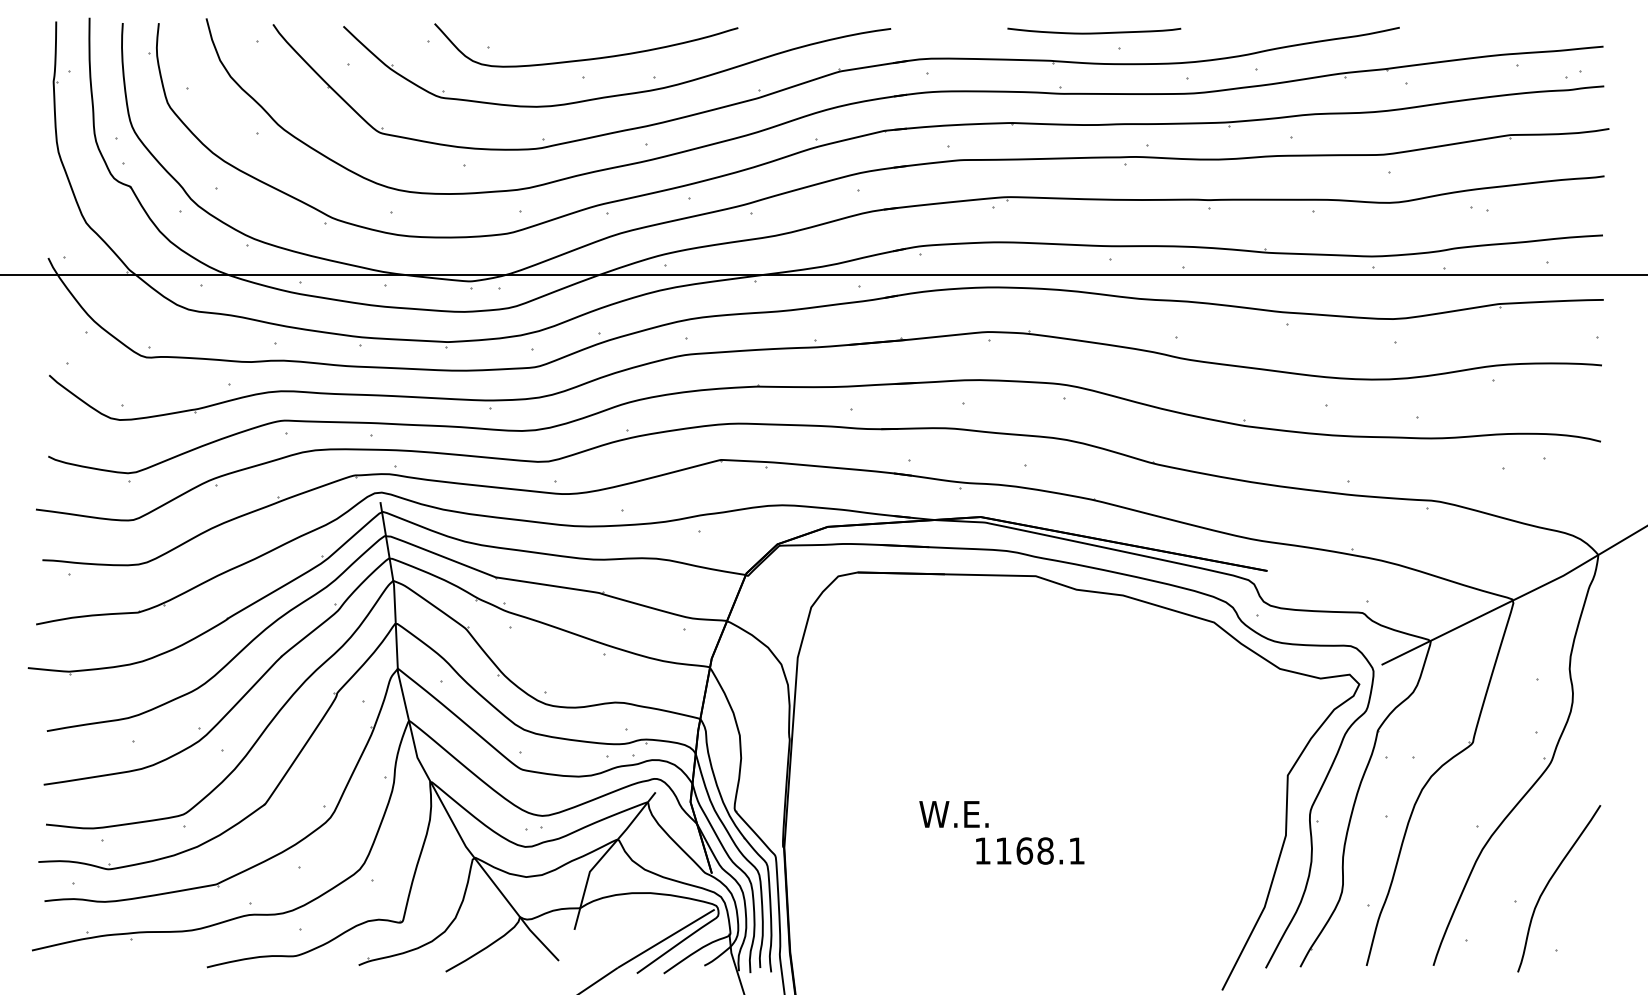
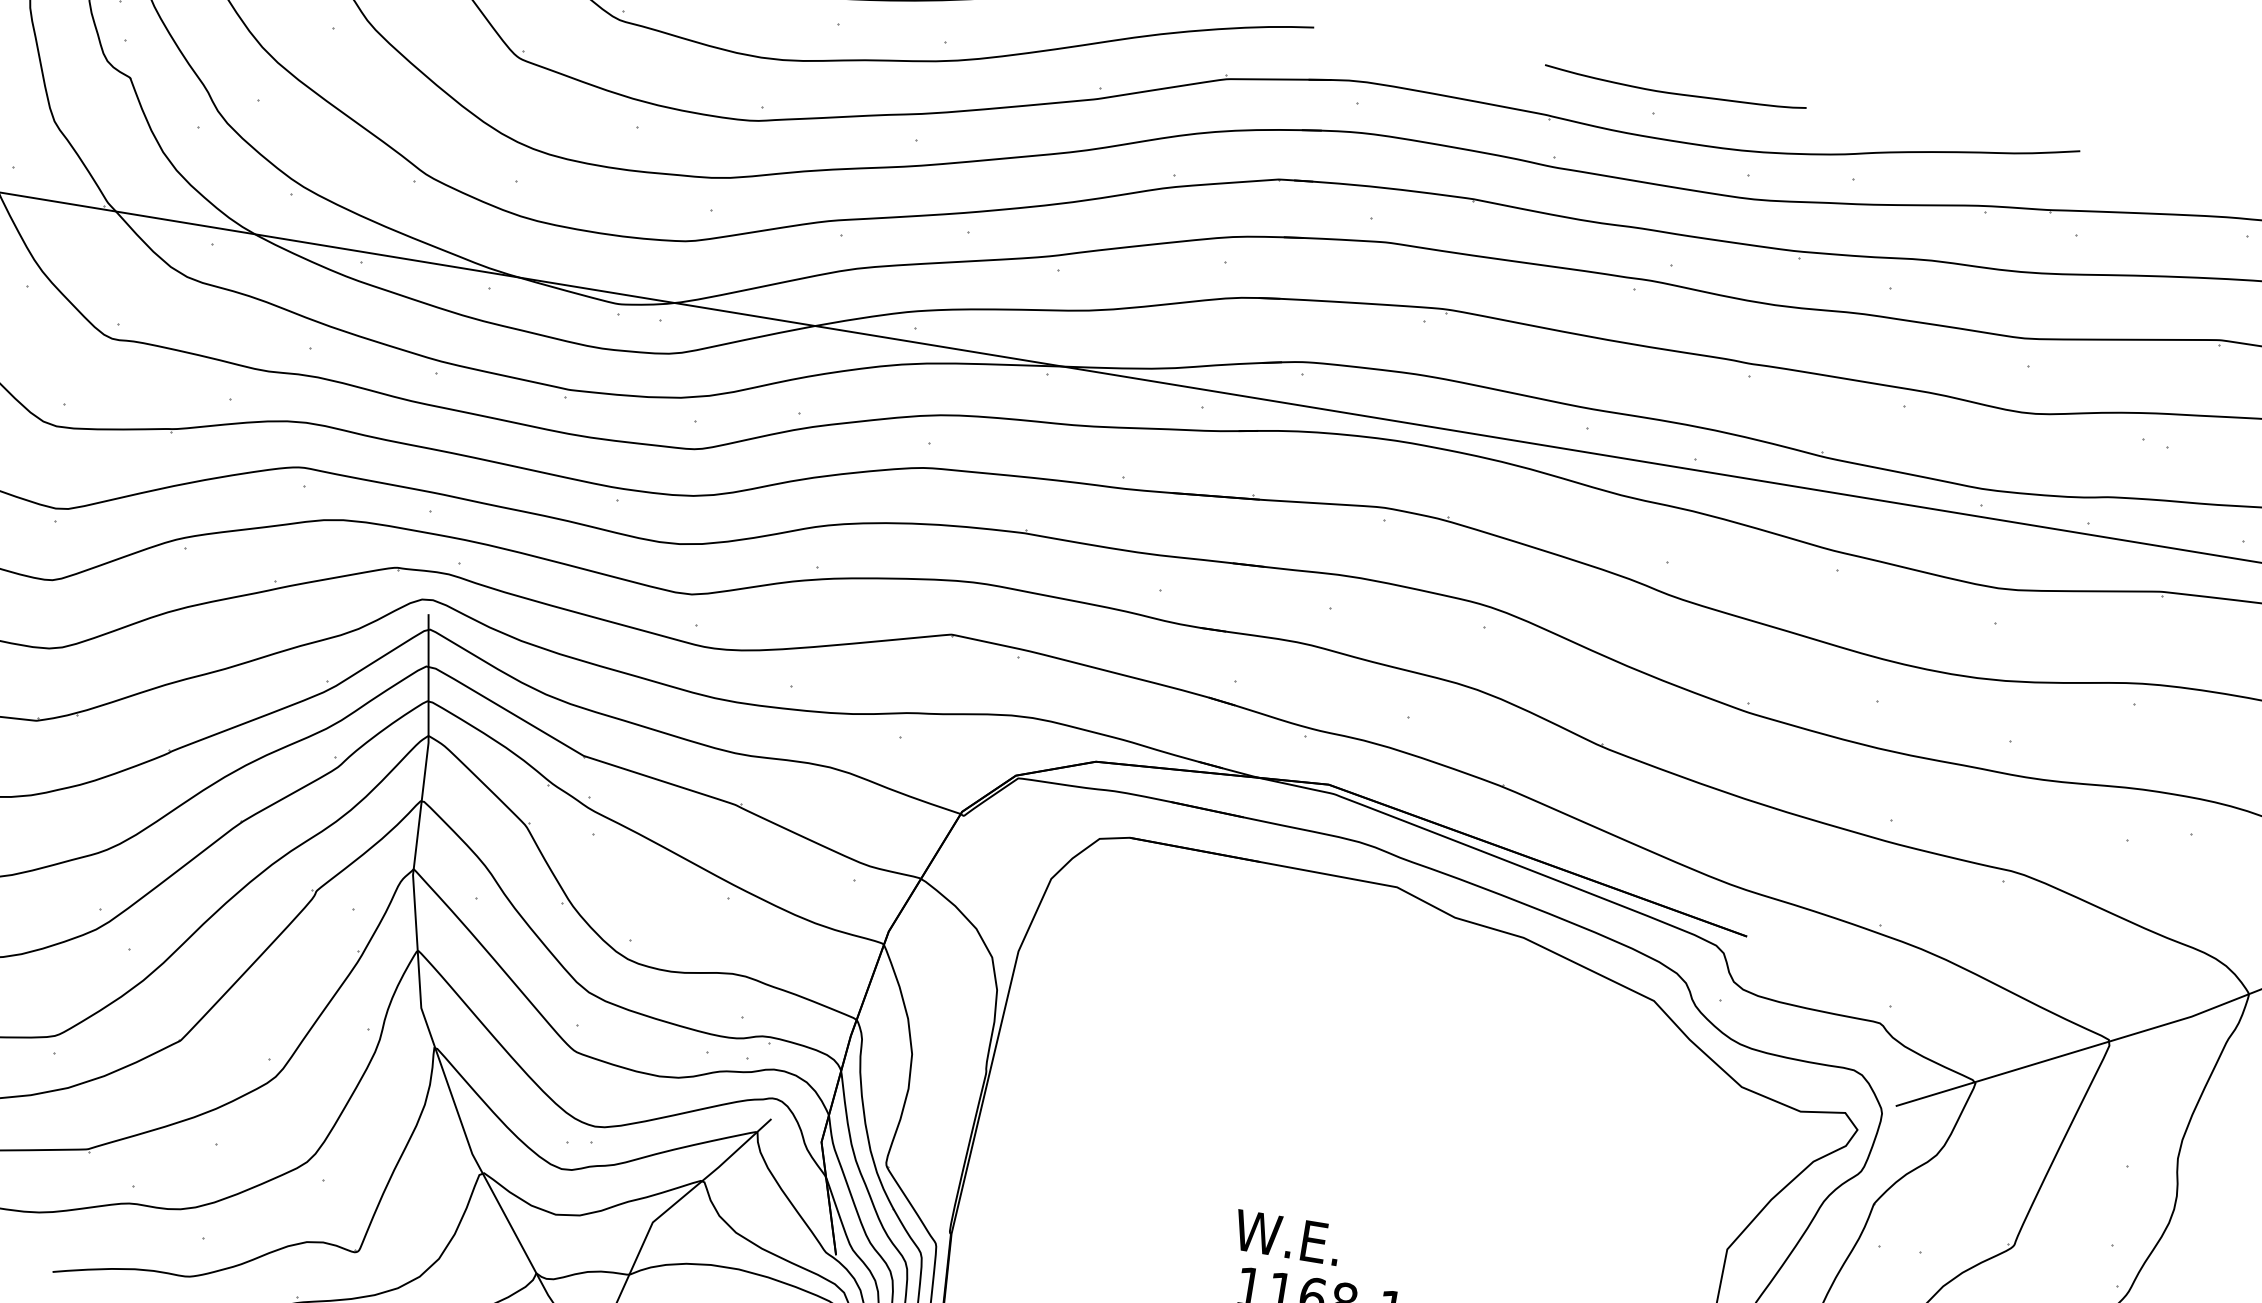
curve: (1094, 32) -> (1675, 92), moved
text: (953, 814) -> (1286, 1237), moved

